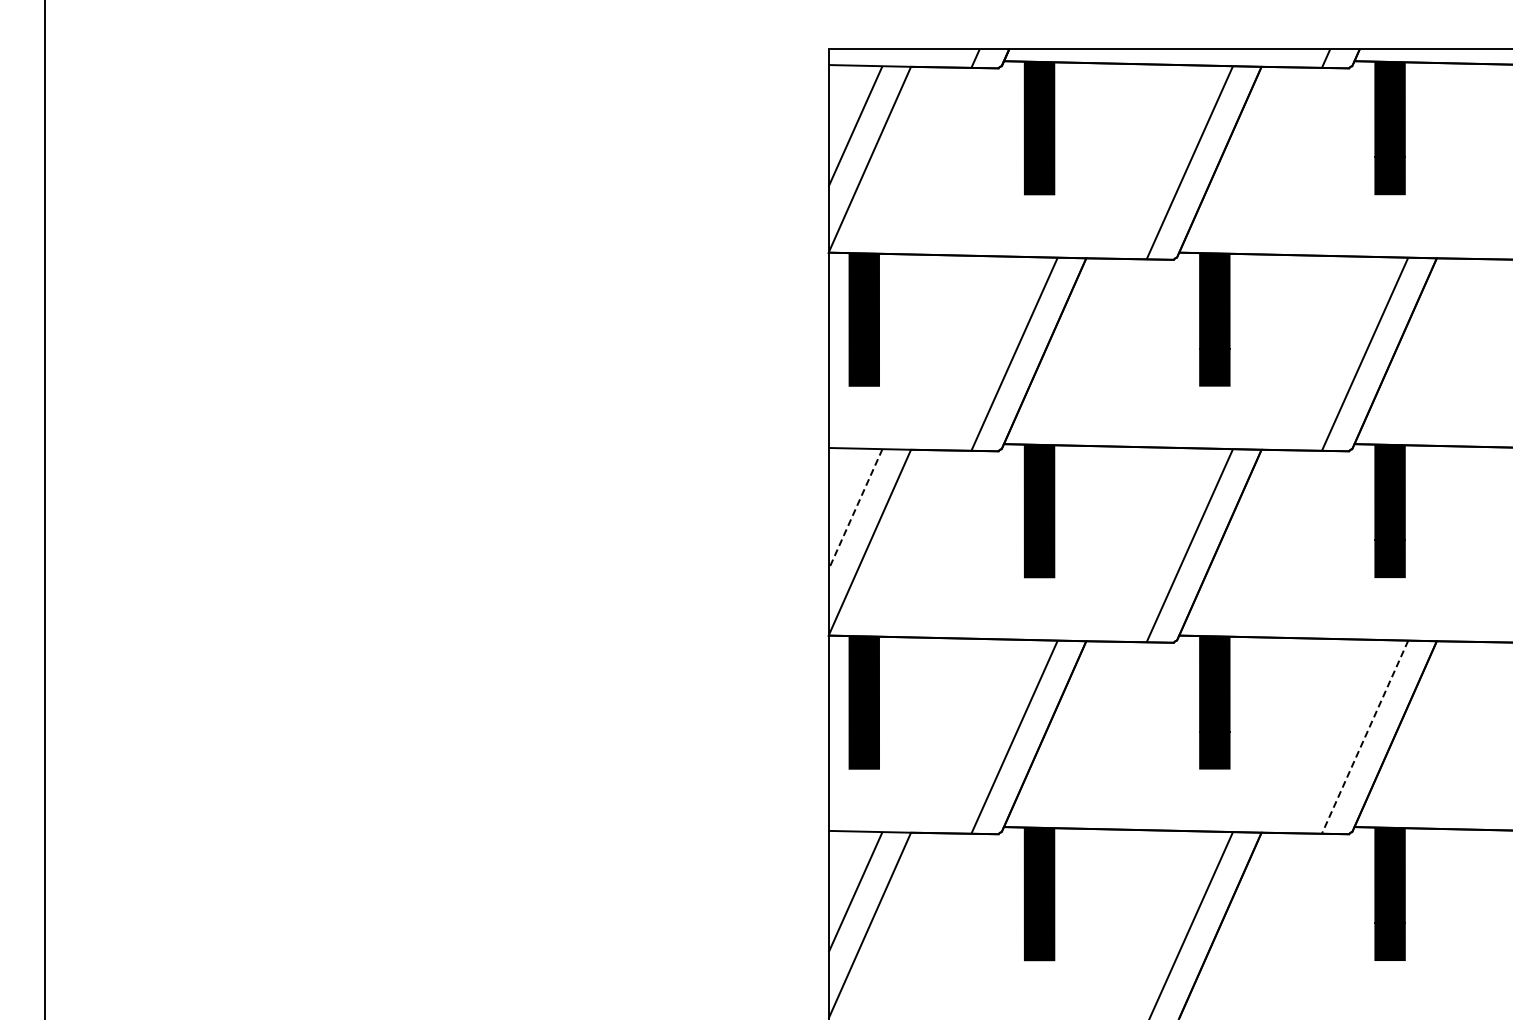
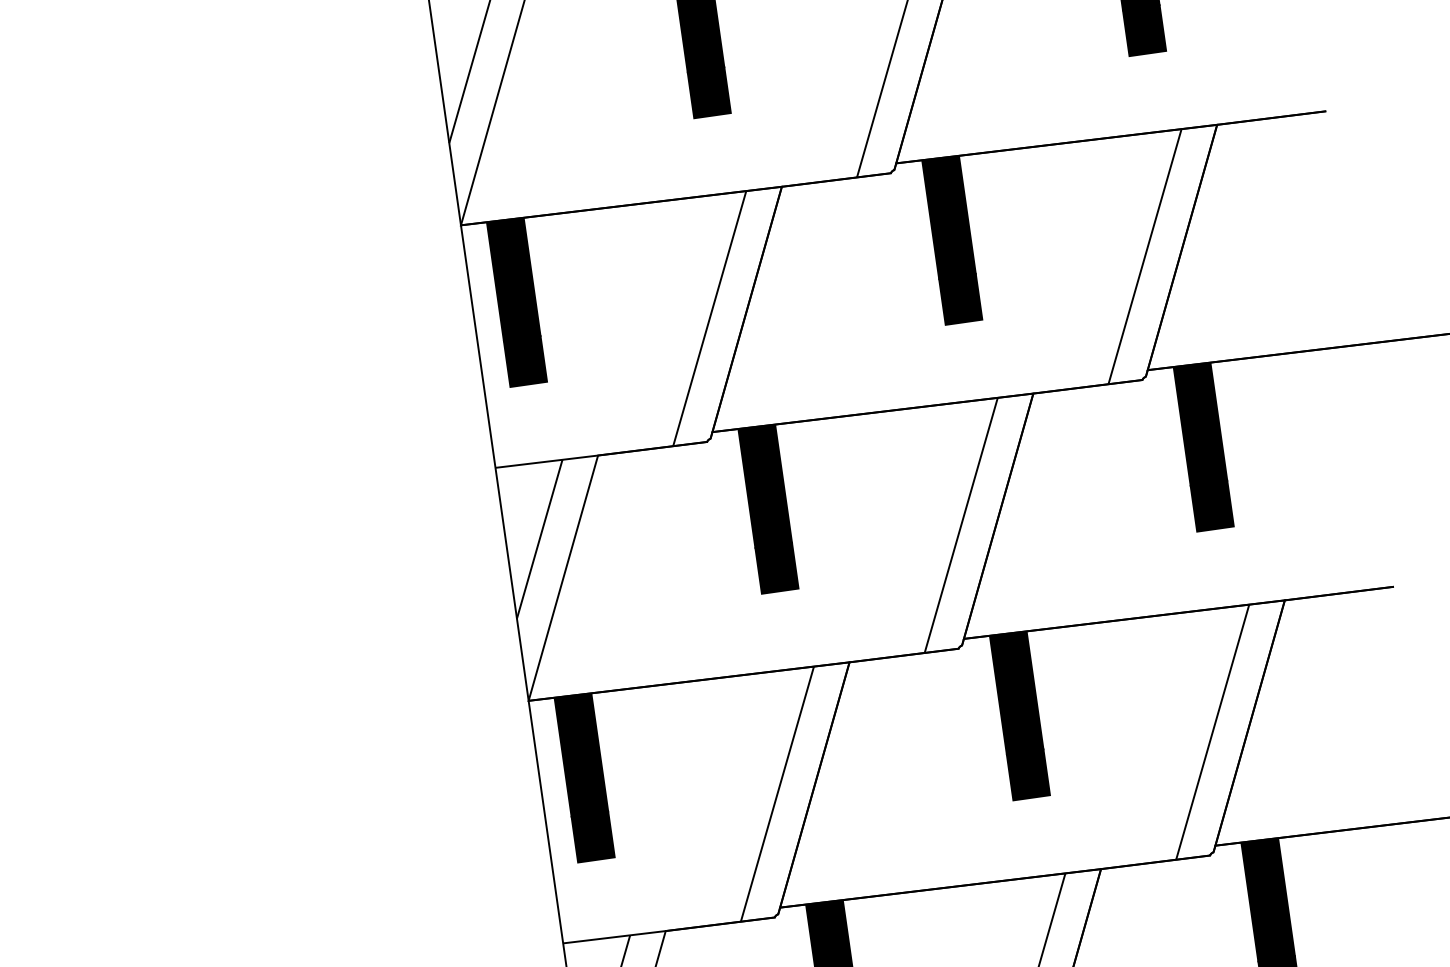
line: (855, 509) -> (539, 539), dashed -> solid
line: (1365, 737) -> (1213, 732), dashed -> solid

